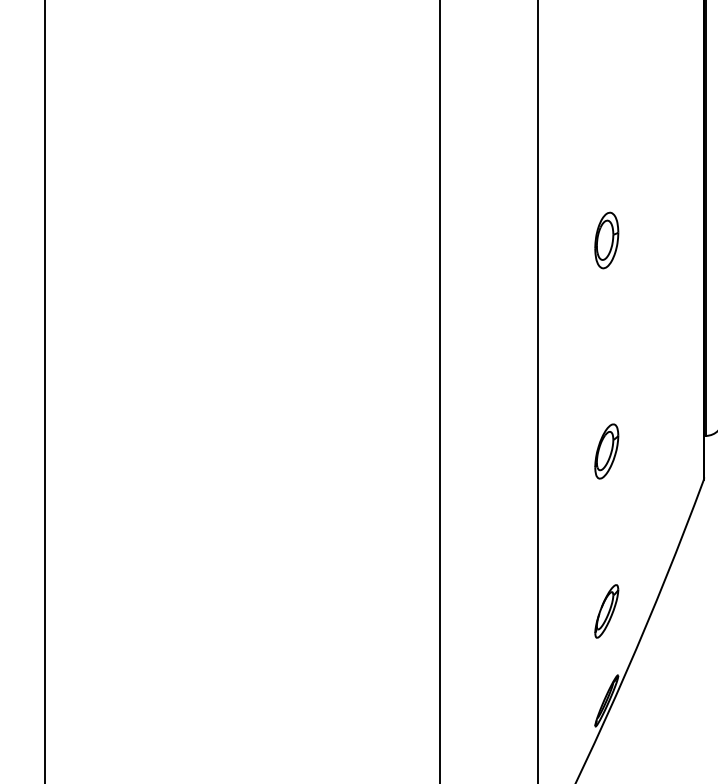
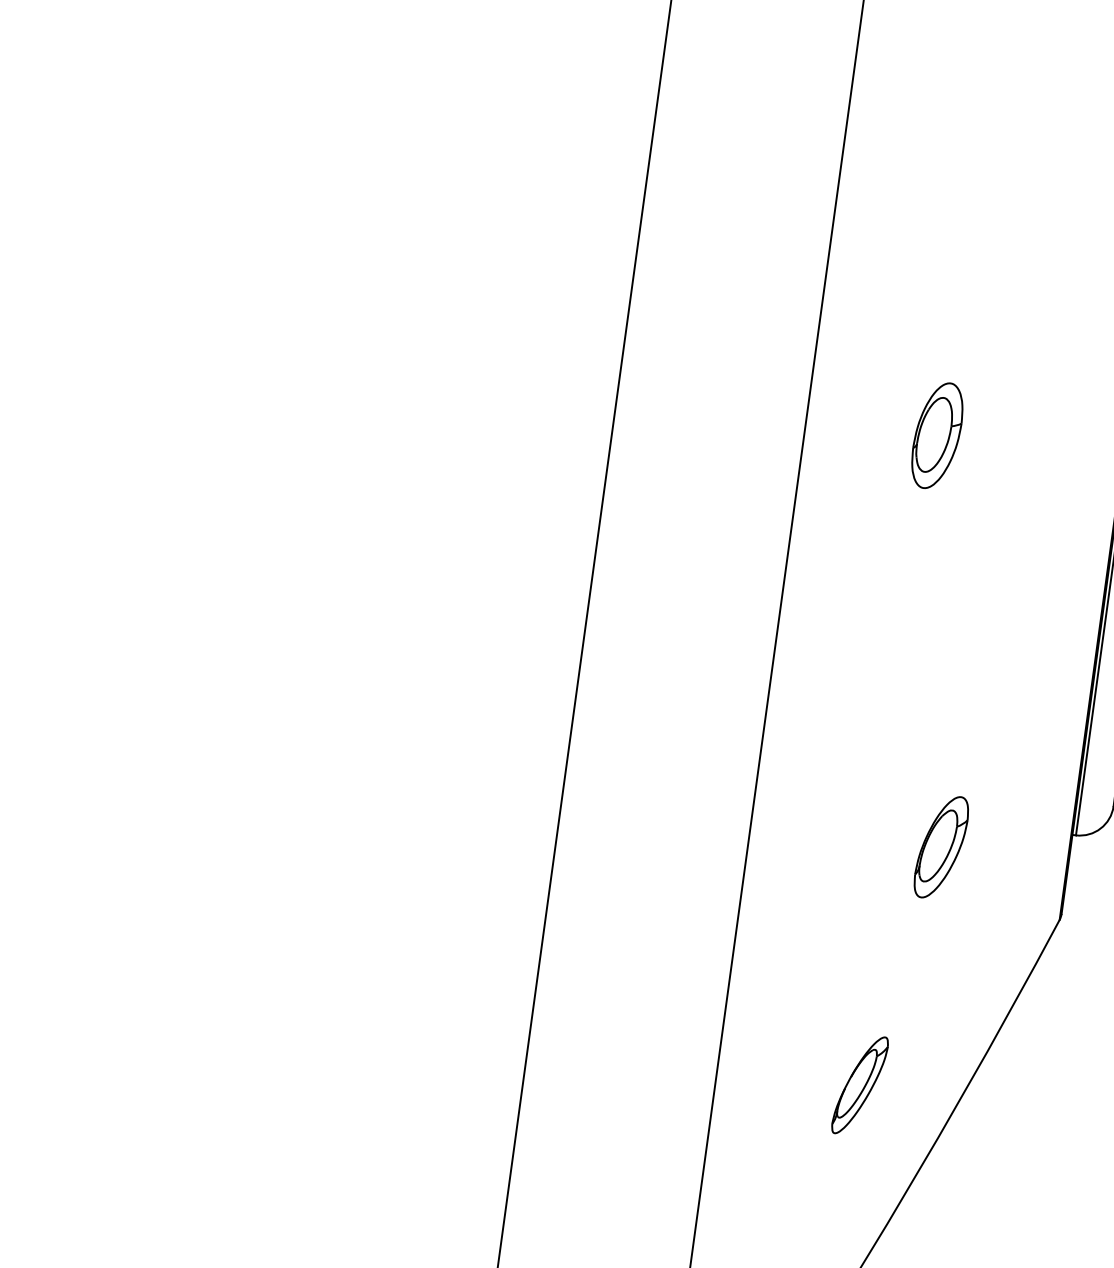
part: (606, 451) -> (940, 847), moved
part: (606, 611) -> (859, 1085), moved

